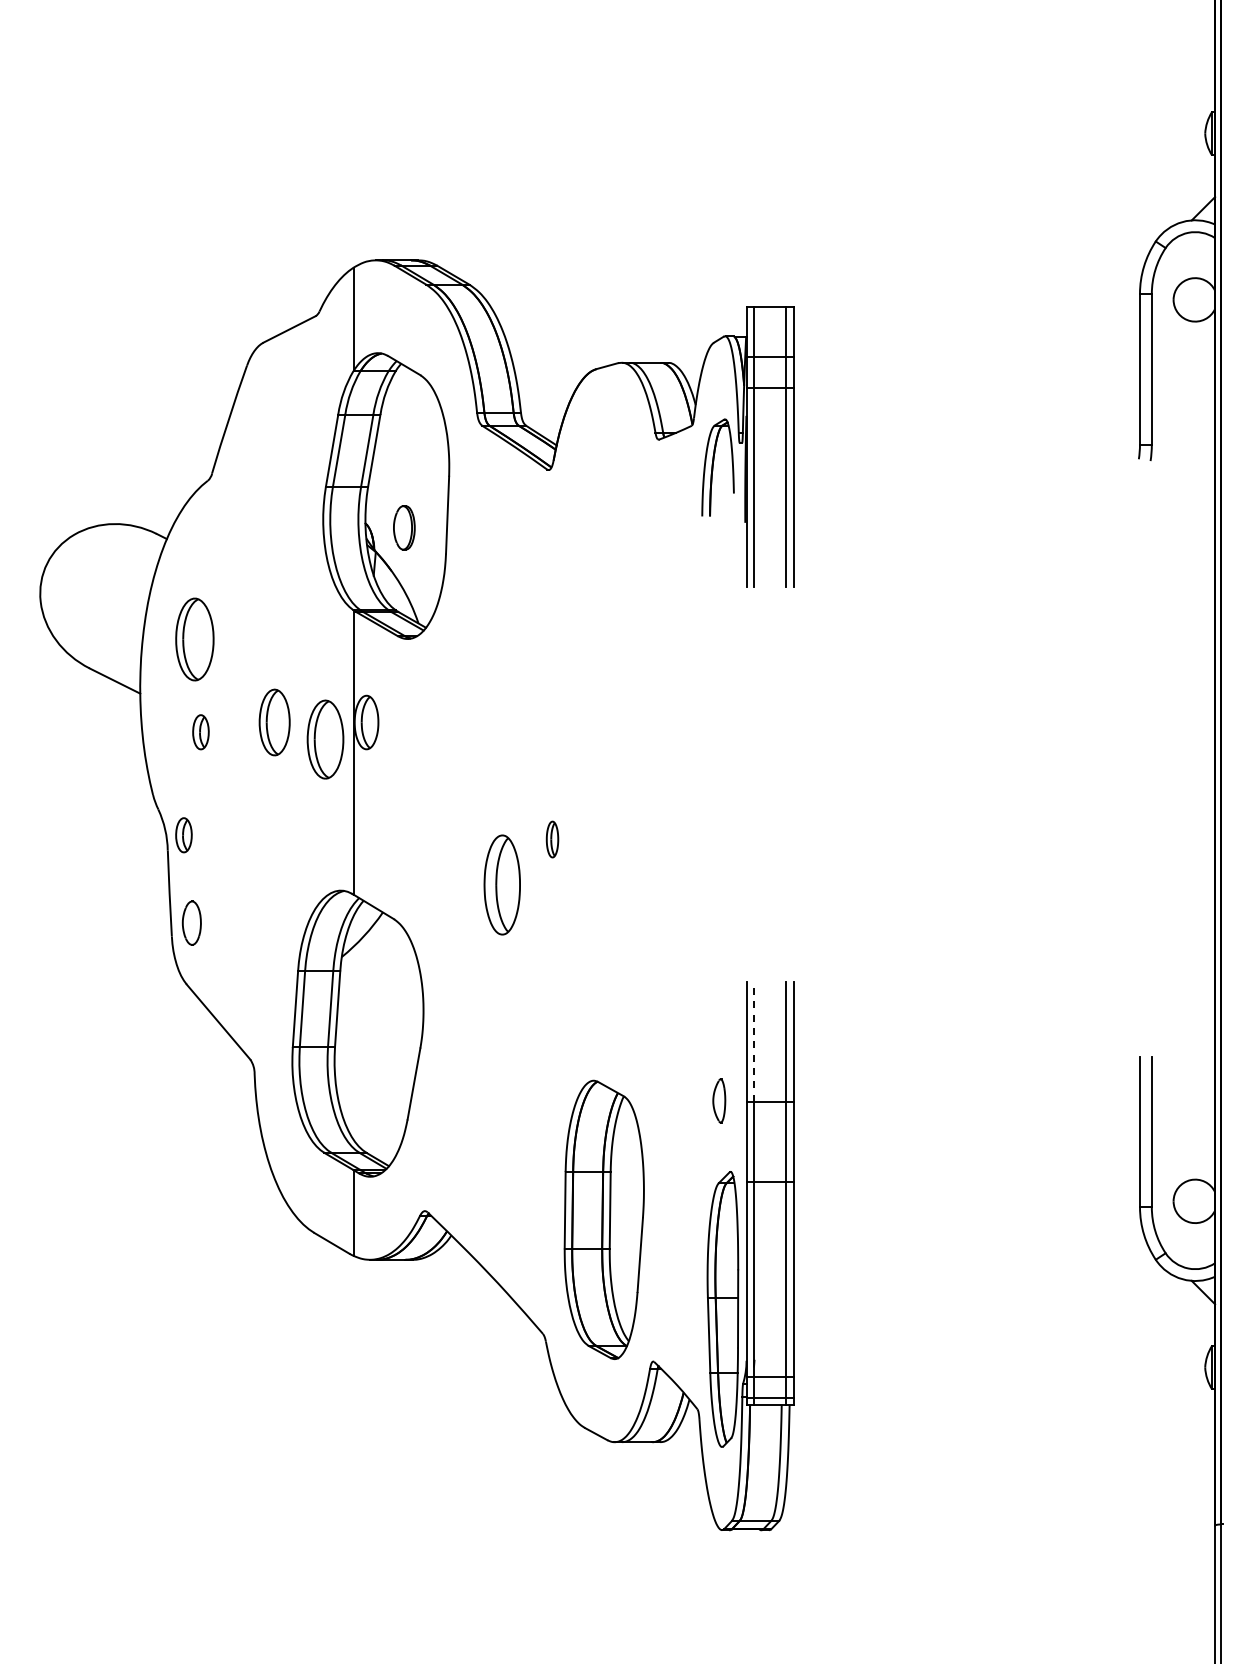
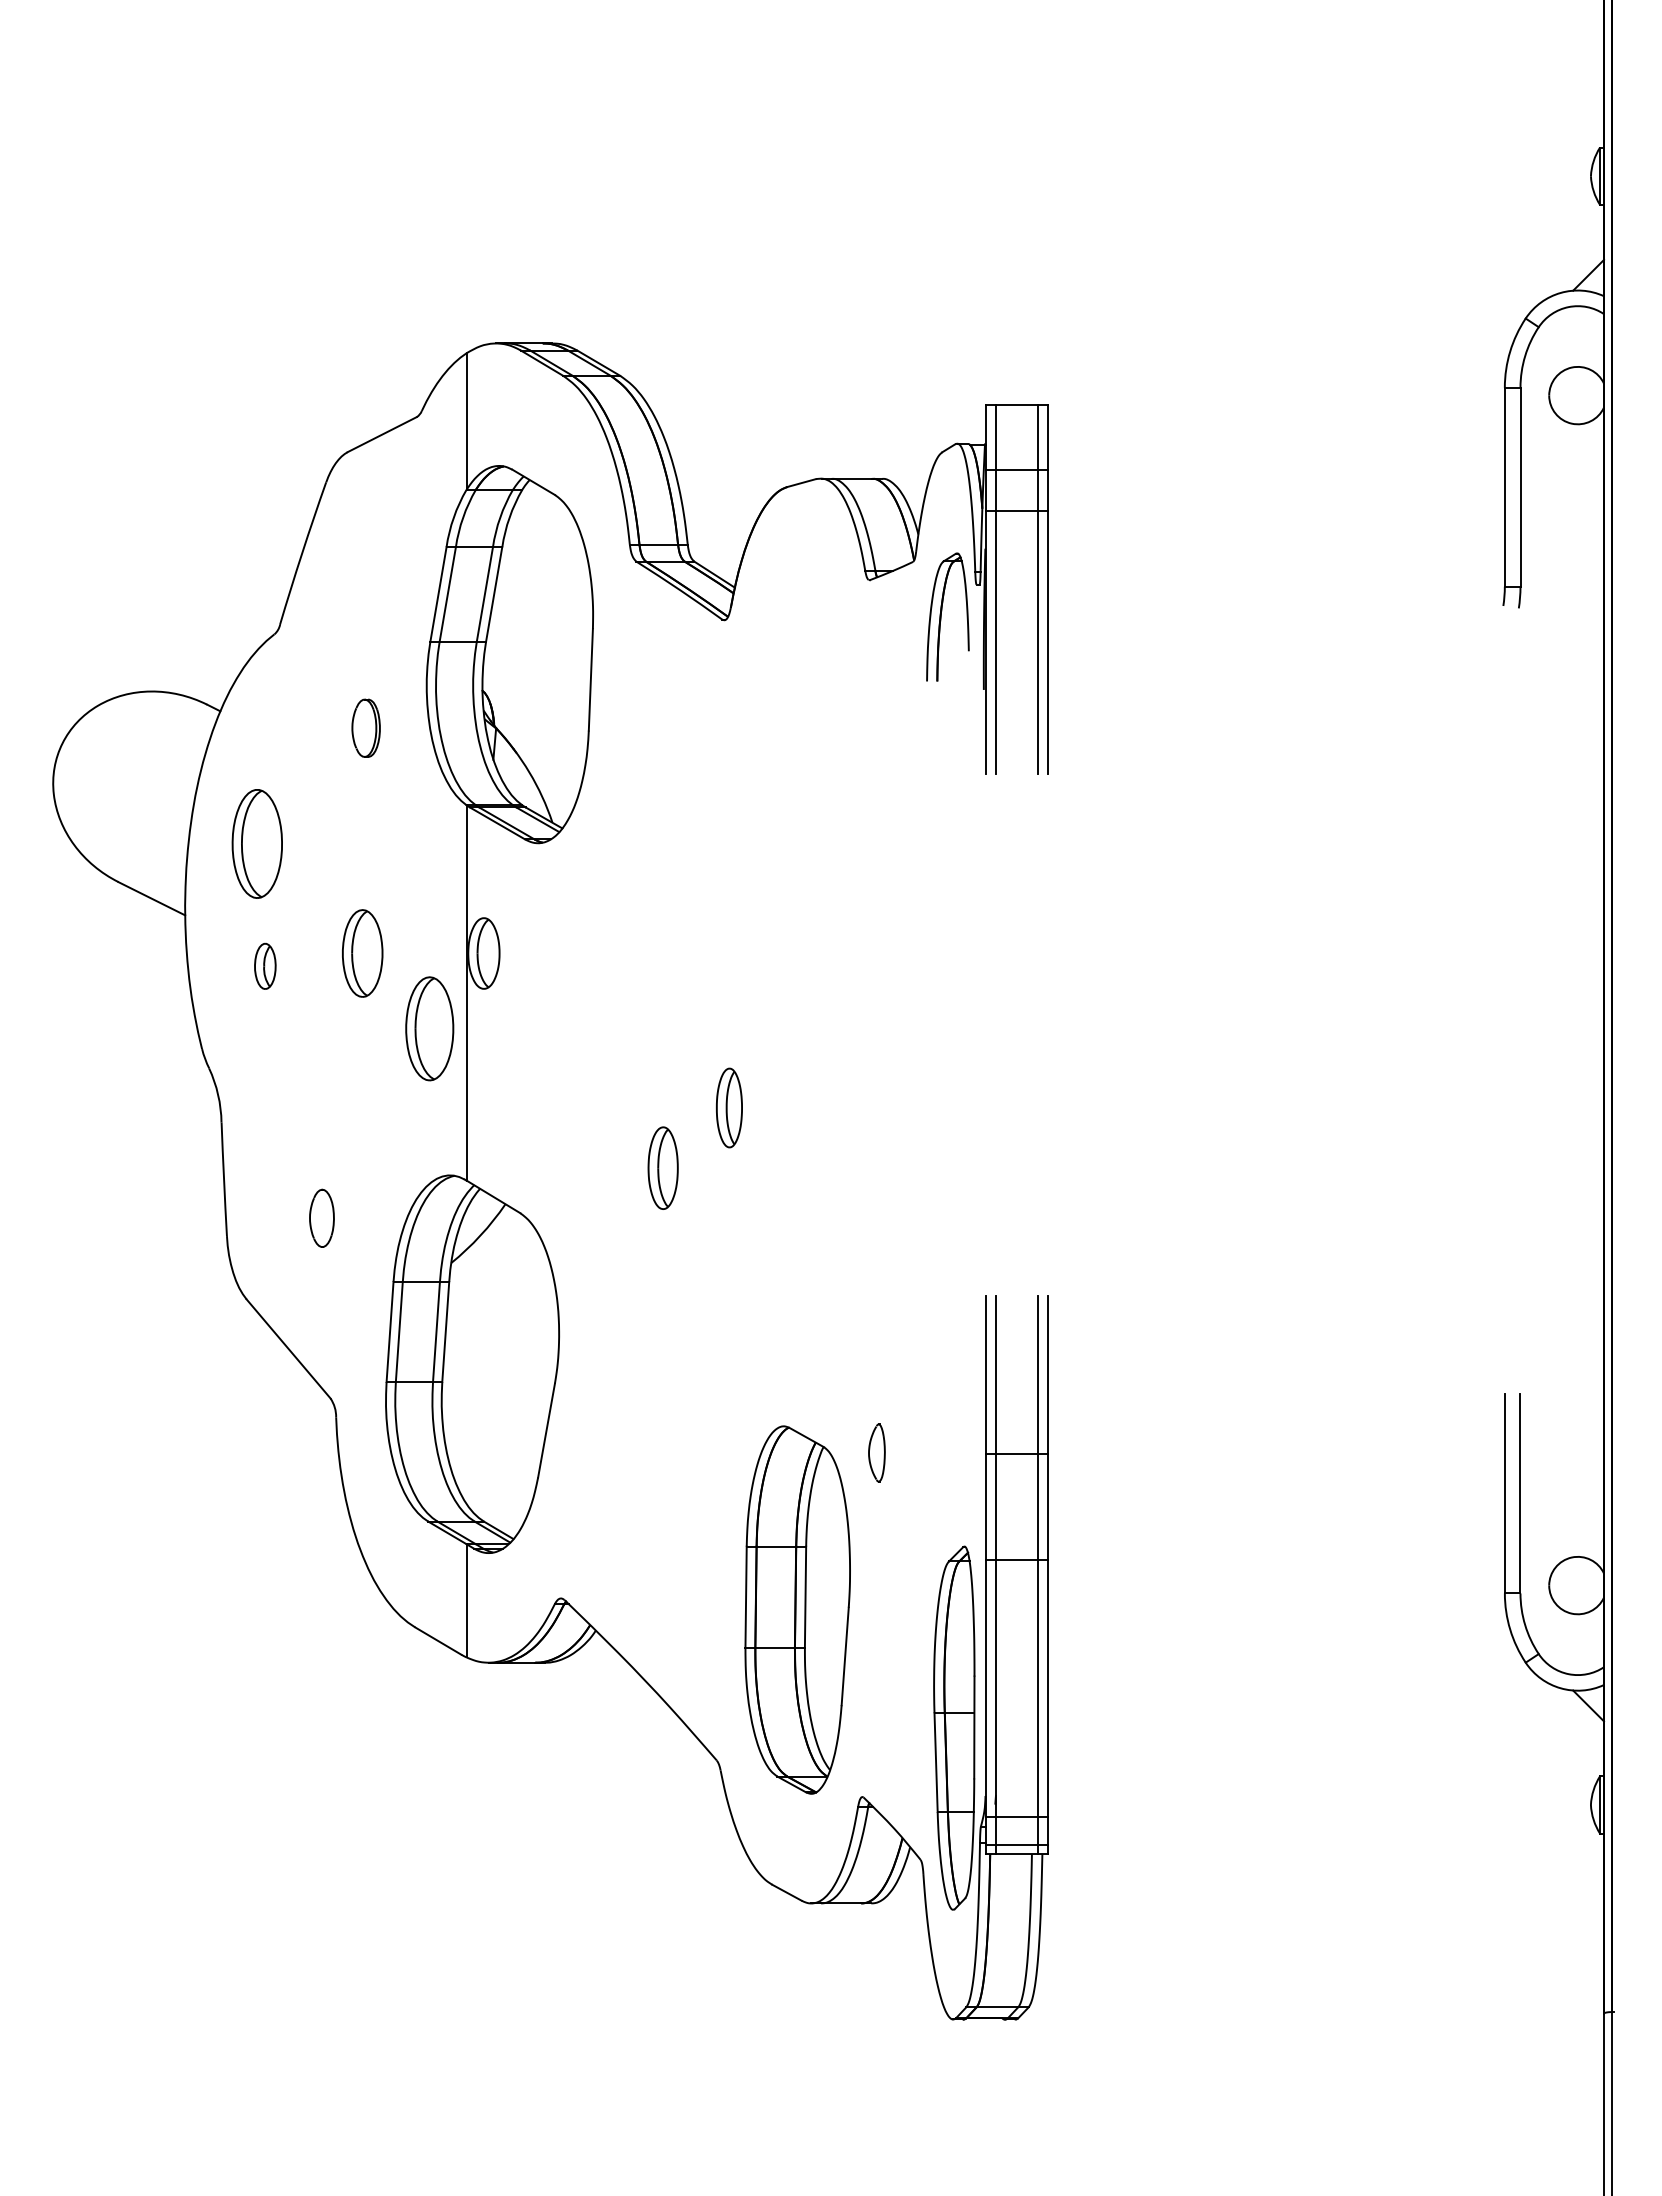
part: (404, 527) -> (366, 727), moved
part: (325, 739) -> (429, 1028), moved
part: (183, 835) -> (242, 1102), removed
part: (552, 839) -> (729, 1107), size x1.67
part: (502, 885) -> (663, 1168), size x0.62
part: (191, 922) -> (321, 1217), moved
line: (754, 1042) -> (996, 1375), dashed -> solid
part: (719, 1100) -> (877, 1452), moved

